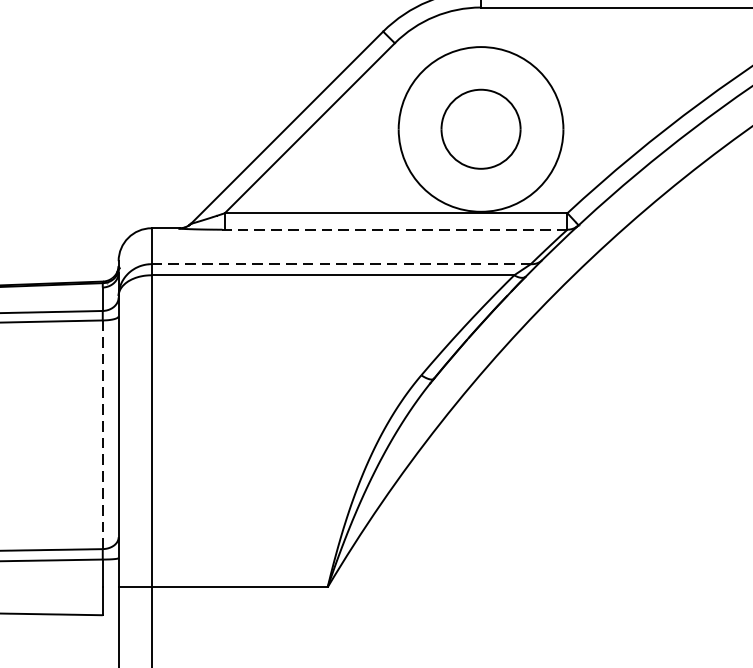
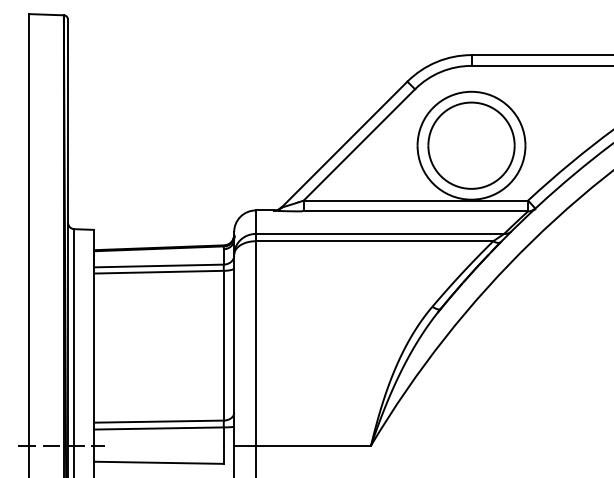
part: (481, 129) -> (471, 145), size x1.67
line: (395, 229) -> (415, 211), dashed -> solid
line: (342, 263) -> (380, 233), dashed -> solid
line: (102, 434) -> (223, 345), dashed -> solid

